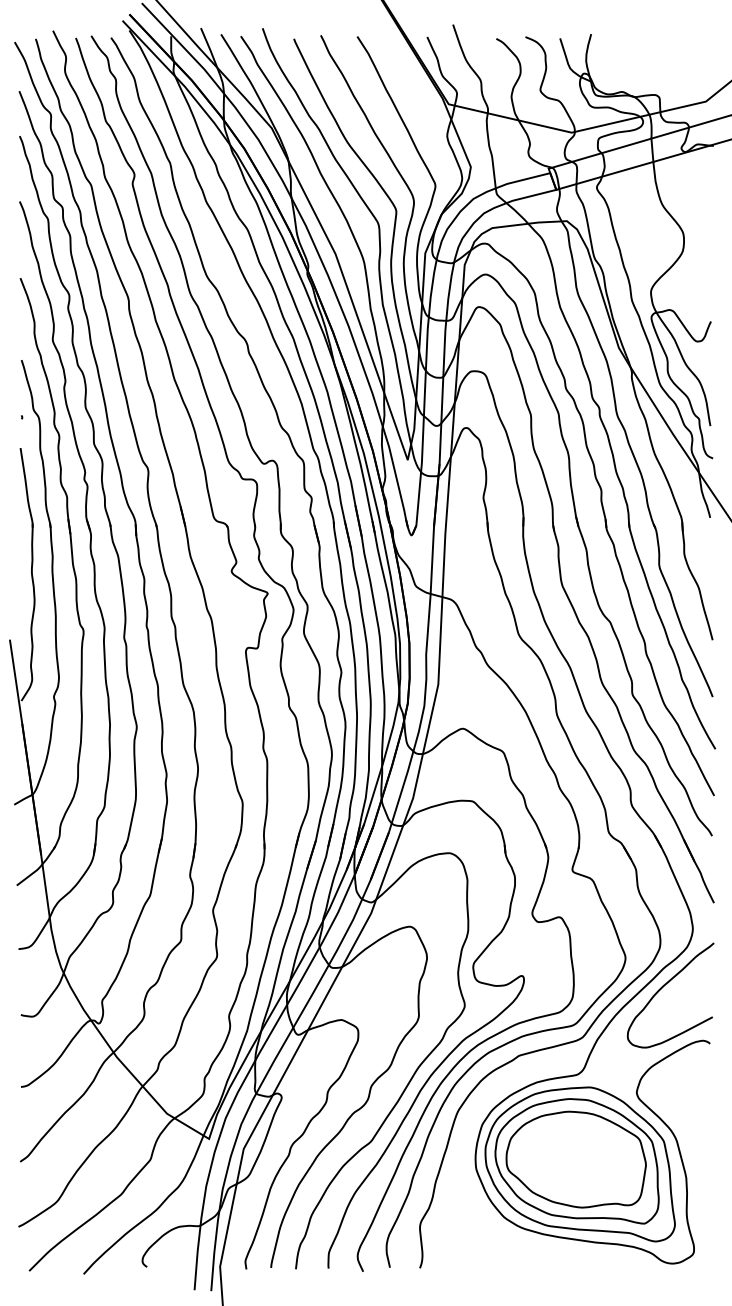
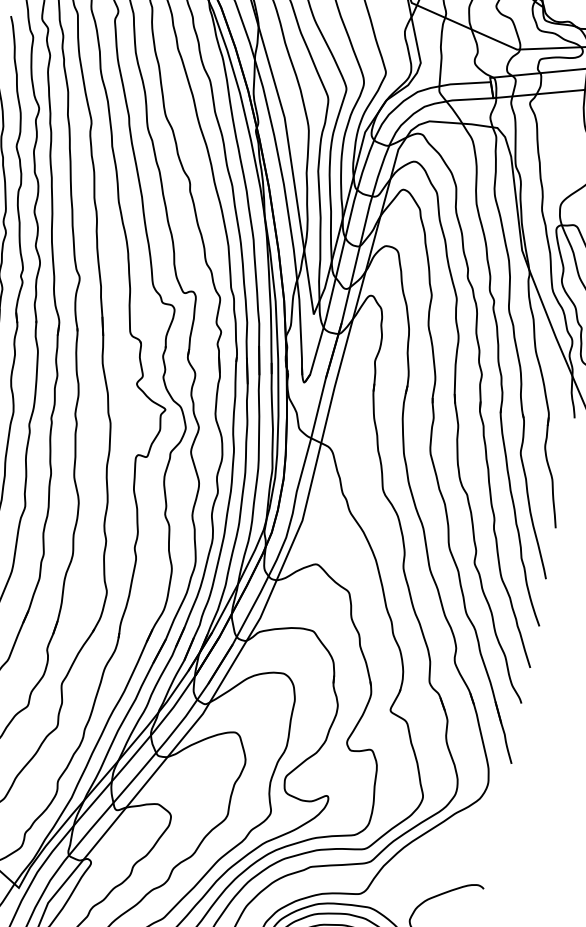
curve: (663, 987) -> (451, 830), removed

